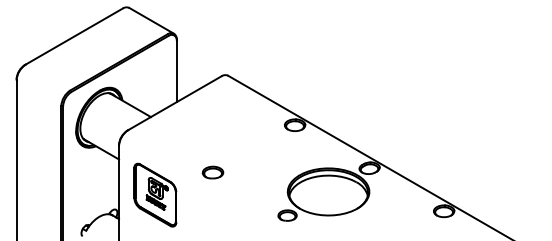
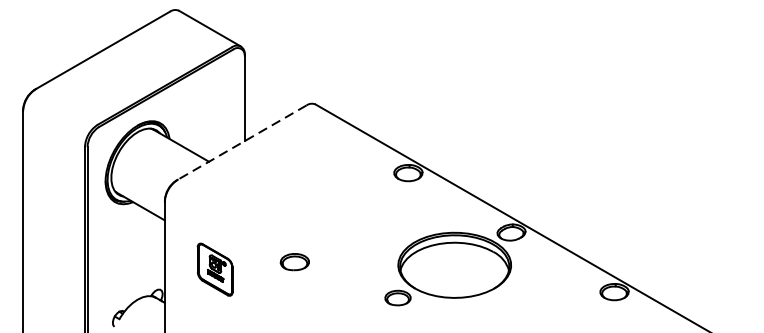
line: (174, 103) -> (241, 142), solid -> dashed
part: (212, 172) -> (294, 261), moved
part: (155, 194) -> (215, 268), size x0.6

